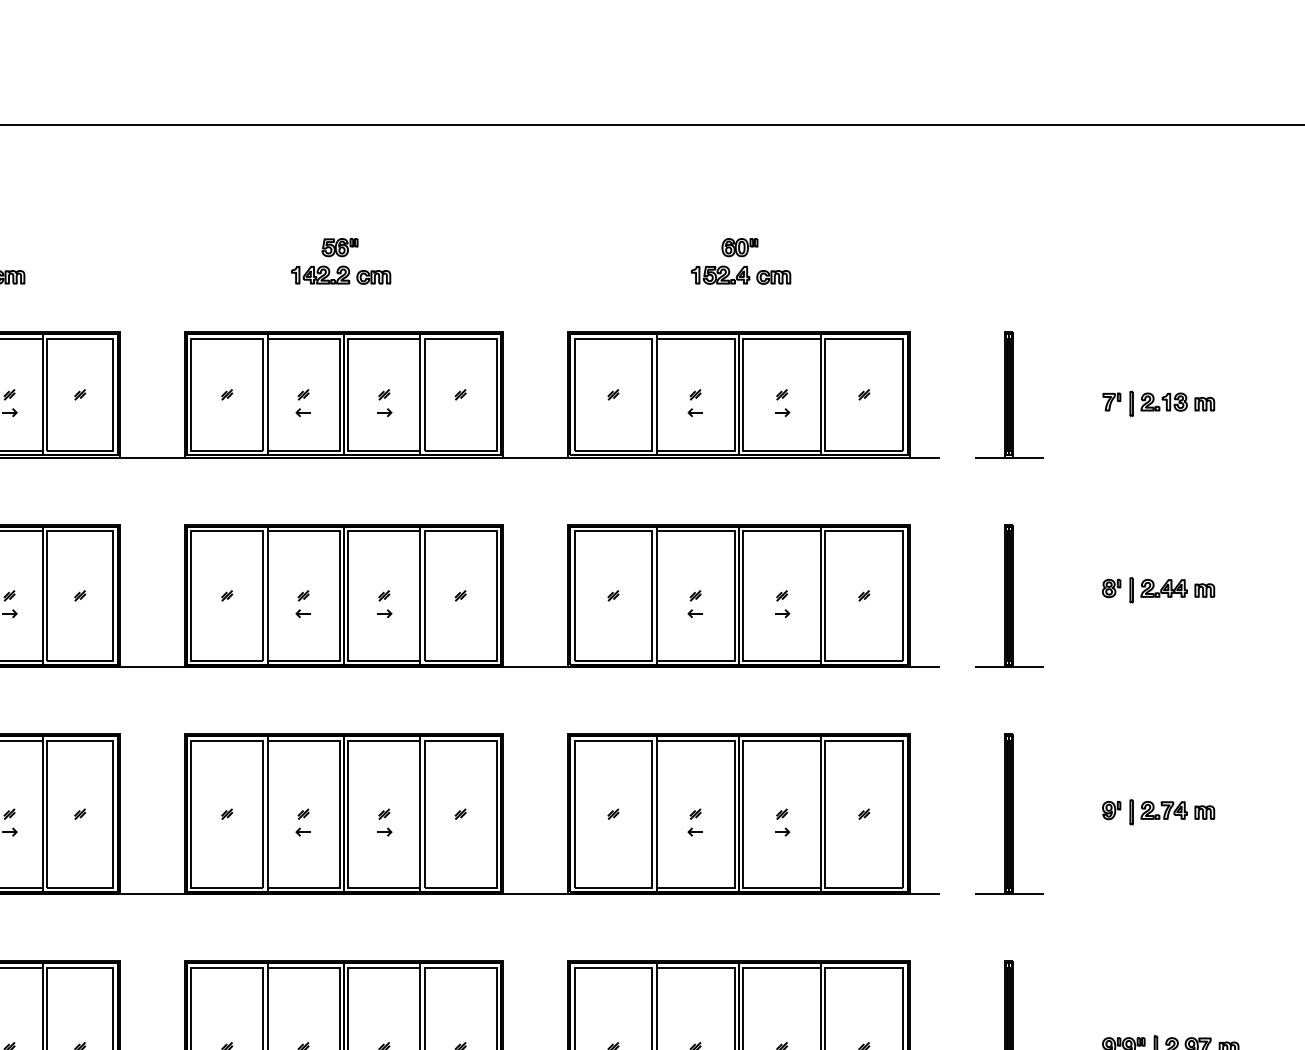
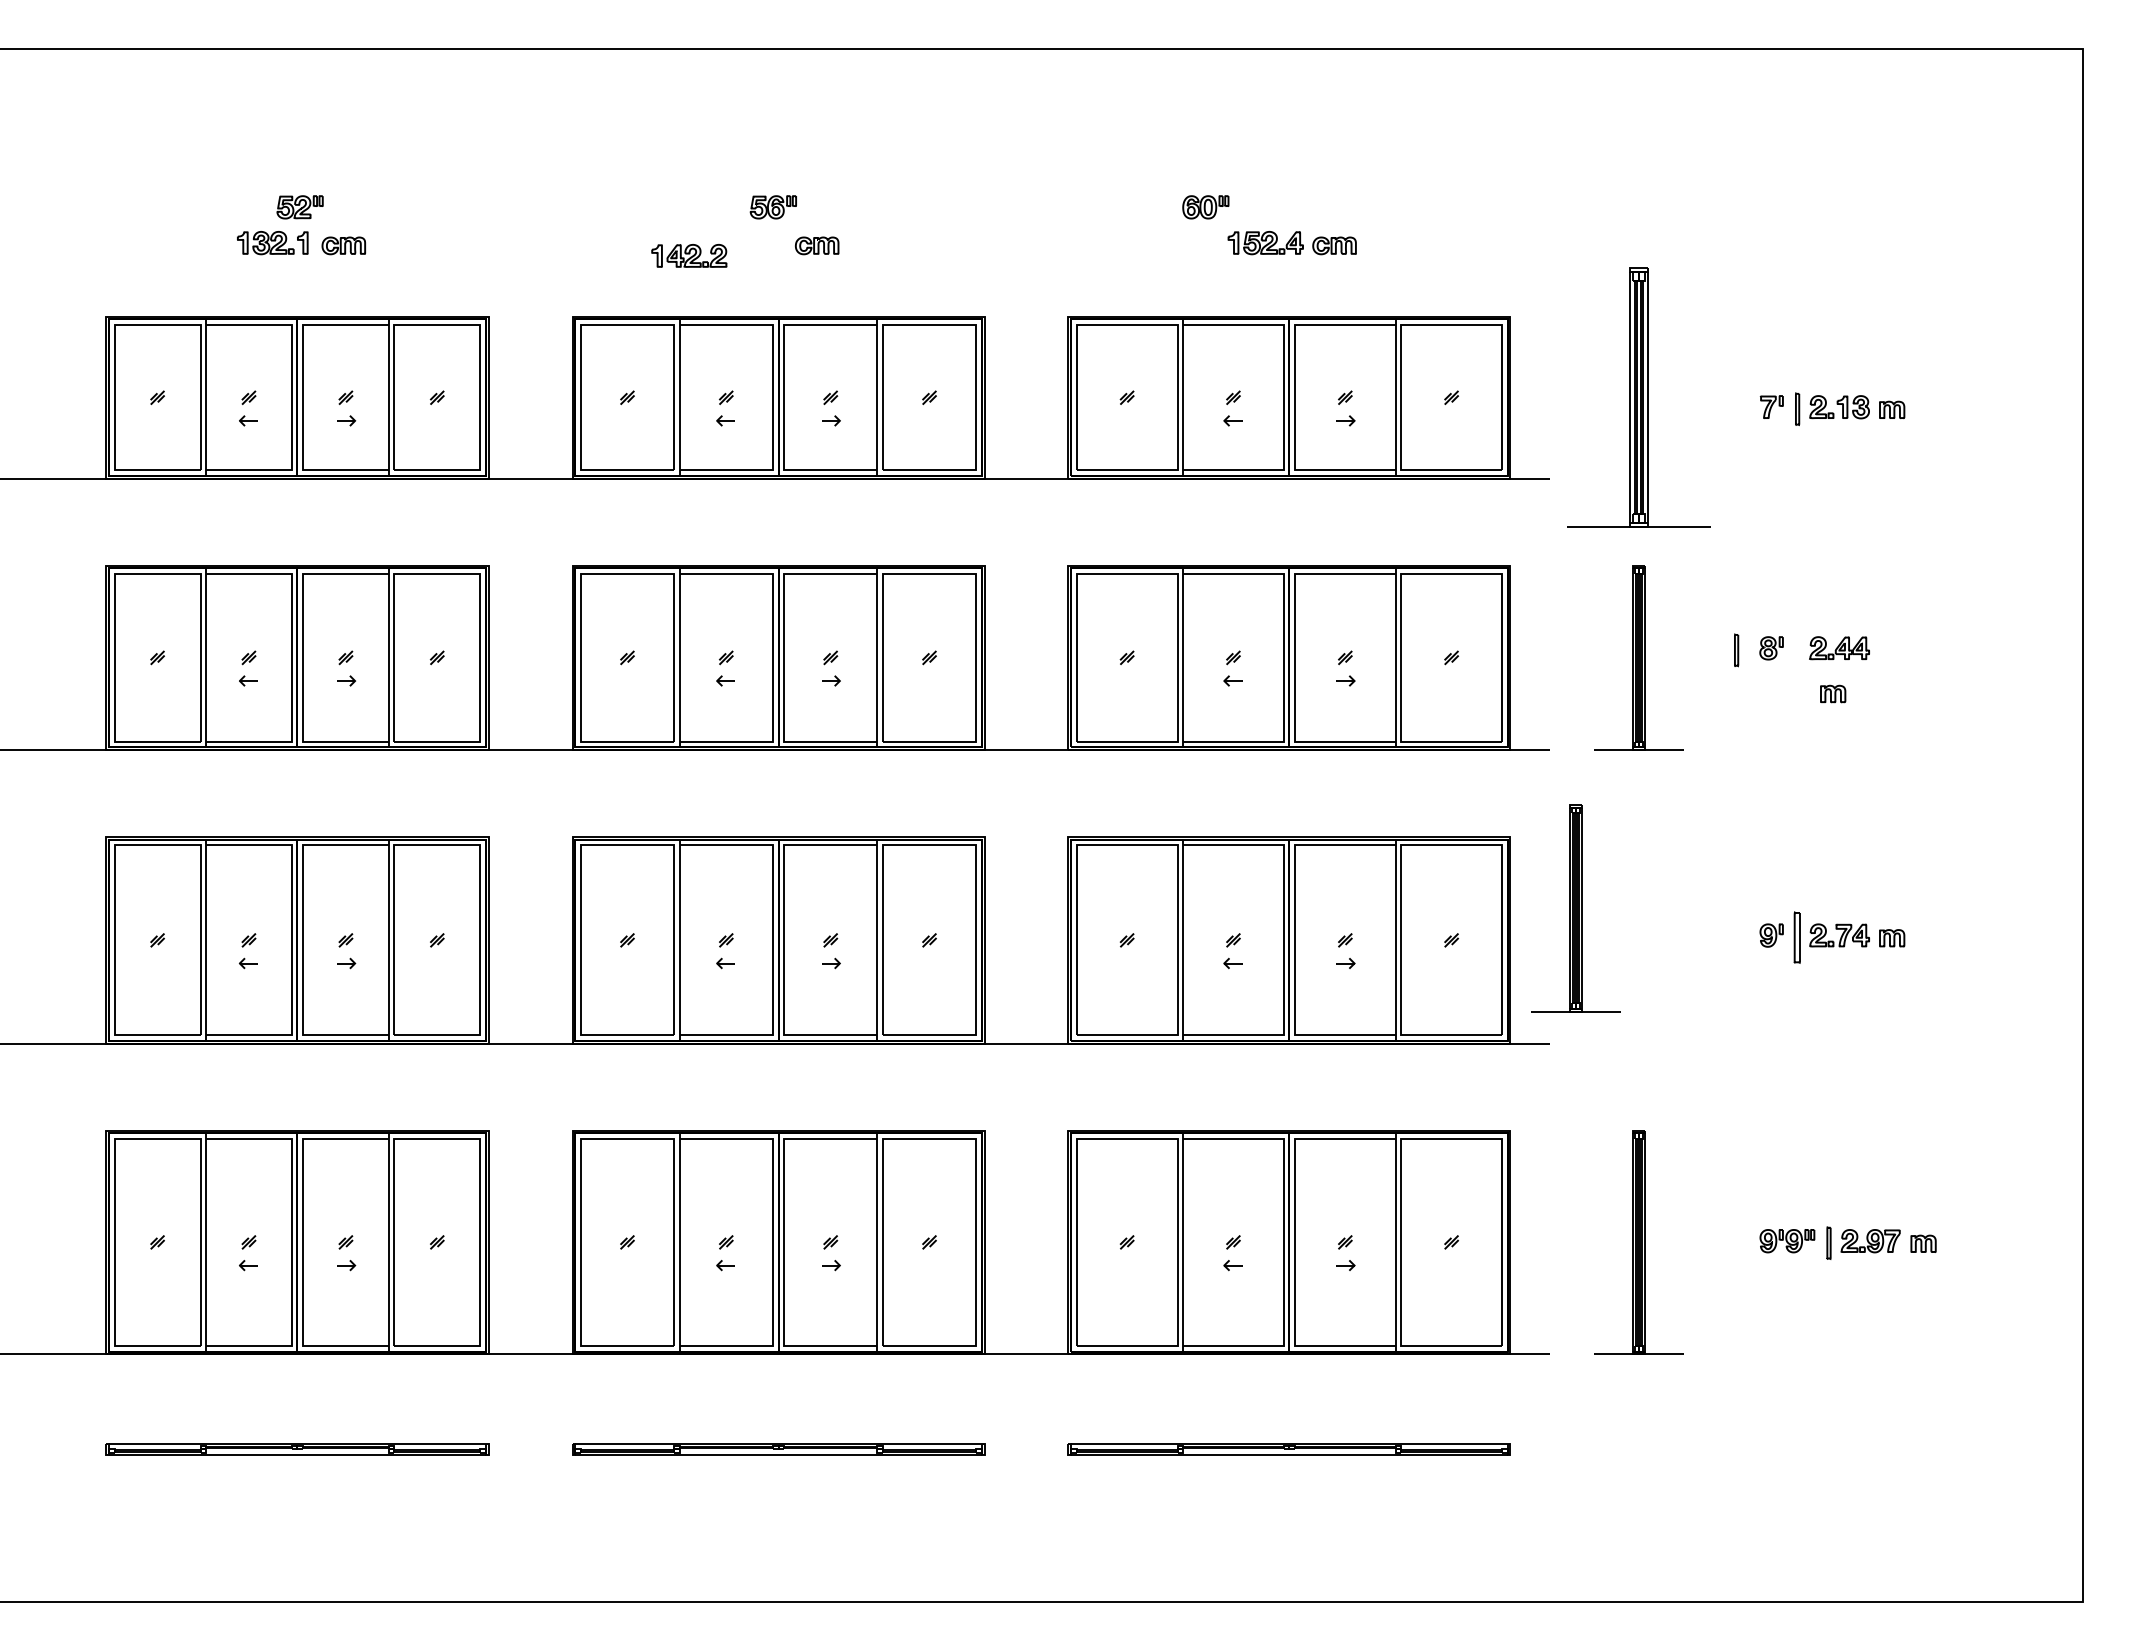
part: (739, 247) -> (1205, 207), moved
part: (320, 274) -> (689, 255), moved
part: (1008, 394) -> (1638, 397), size x1.6
part: (1131, 590) -> (1736, 650), moved
part: (1205, 590) -> (1833, 693), moved
part: (1131, 812) -> (1797, 937), size x1.6
part: (1008, 814) -> (1575, 908), moved

